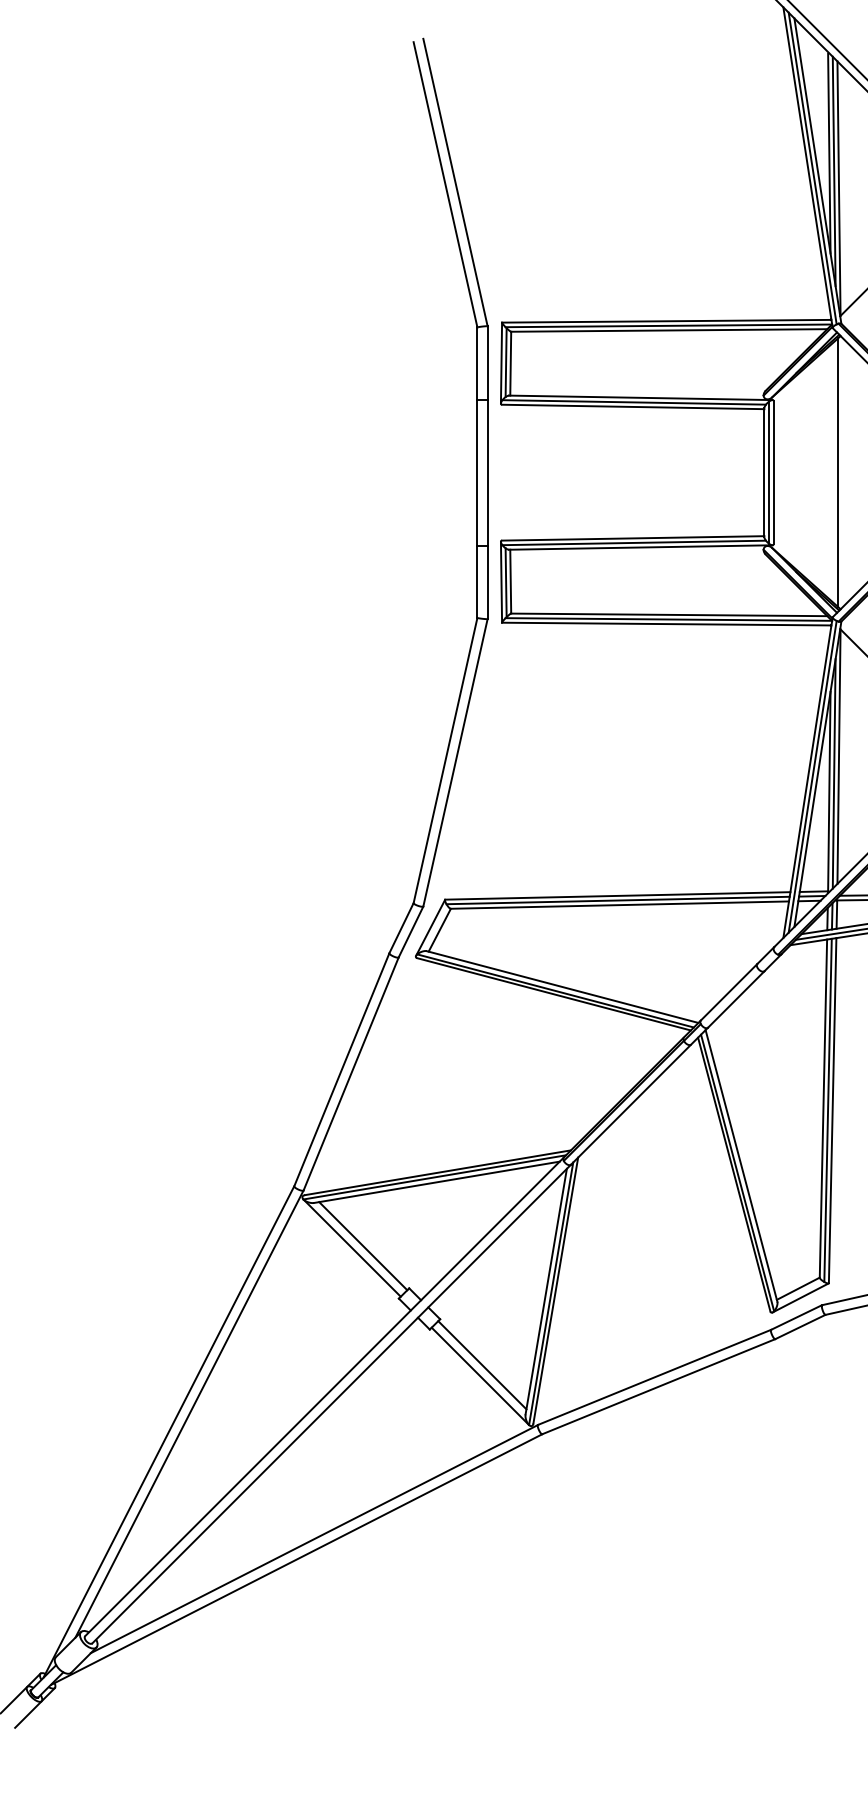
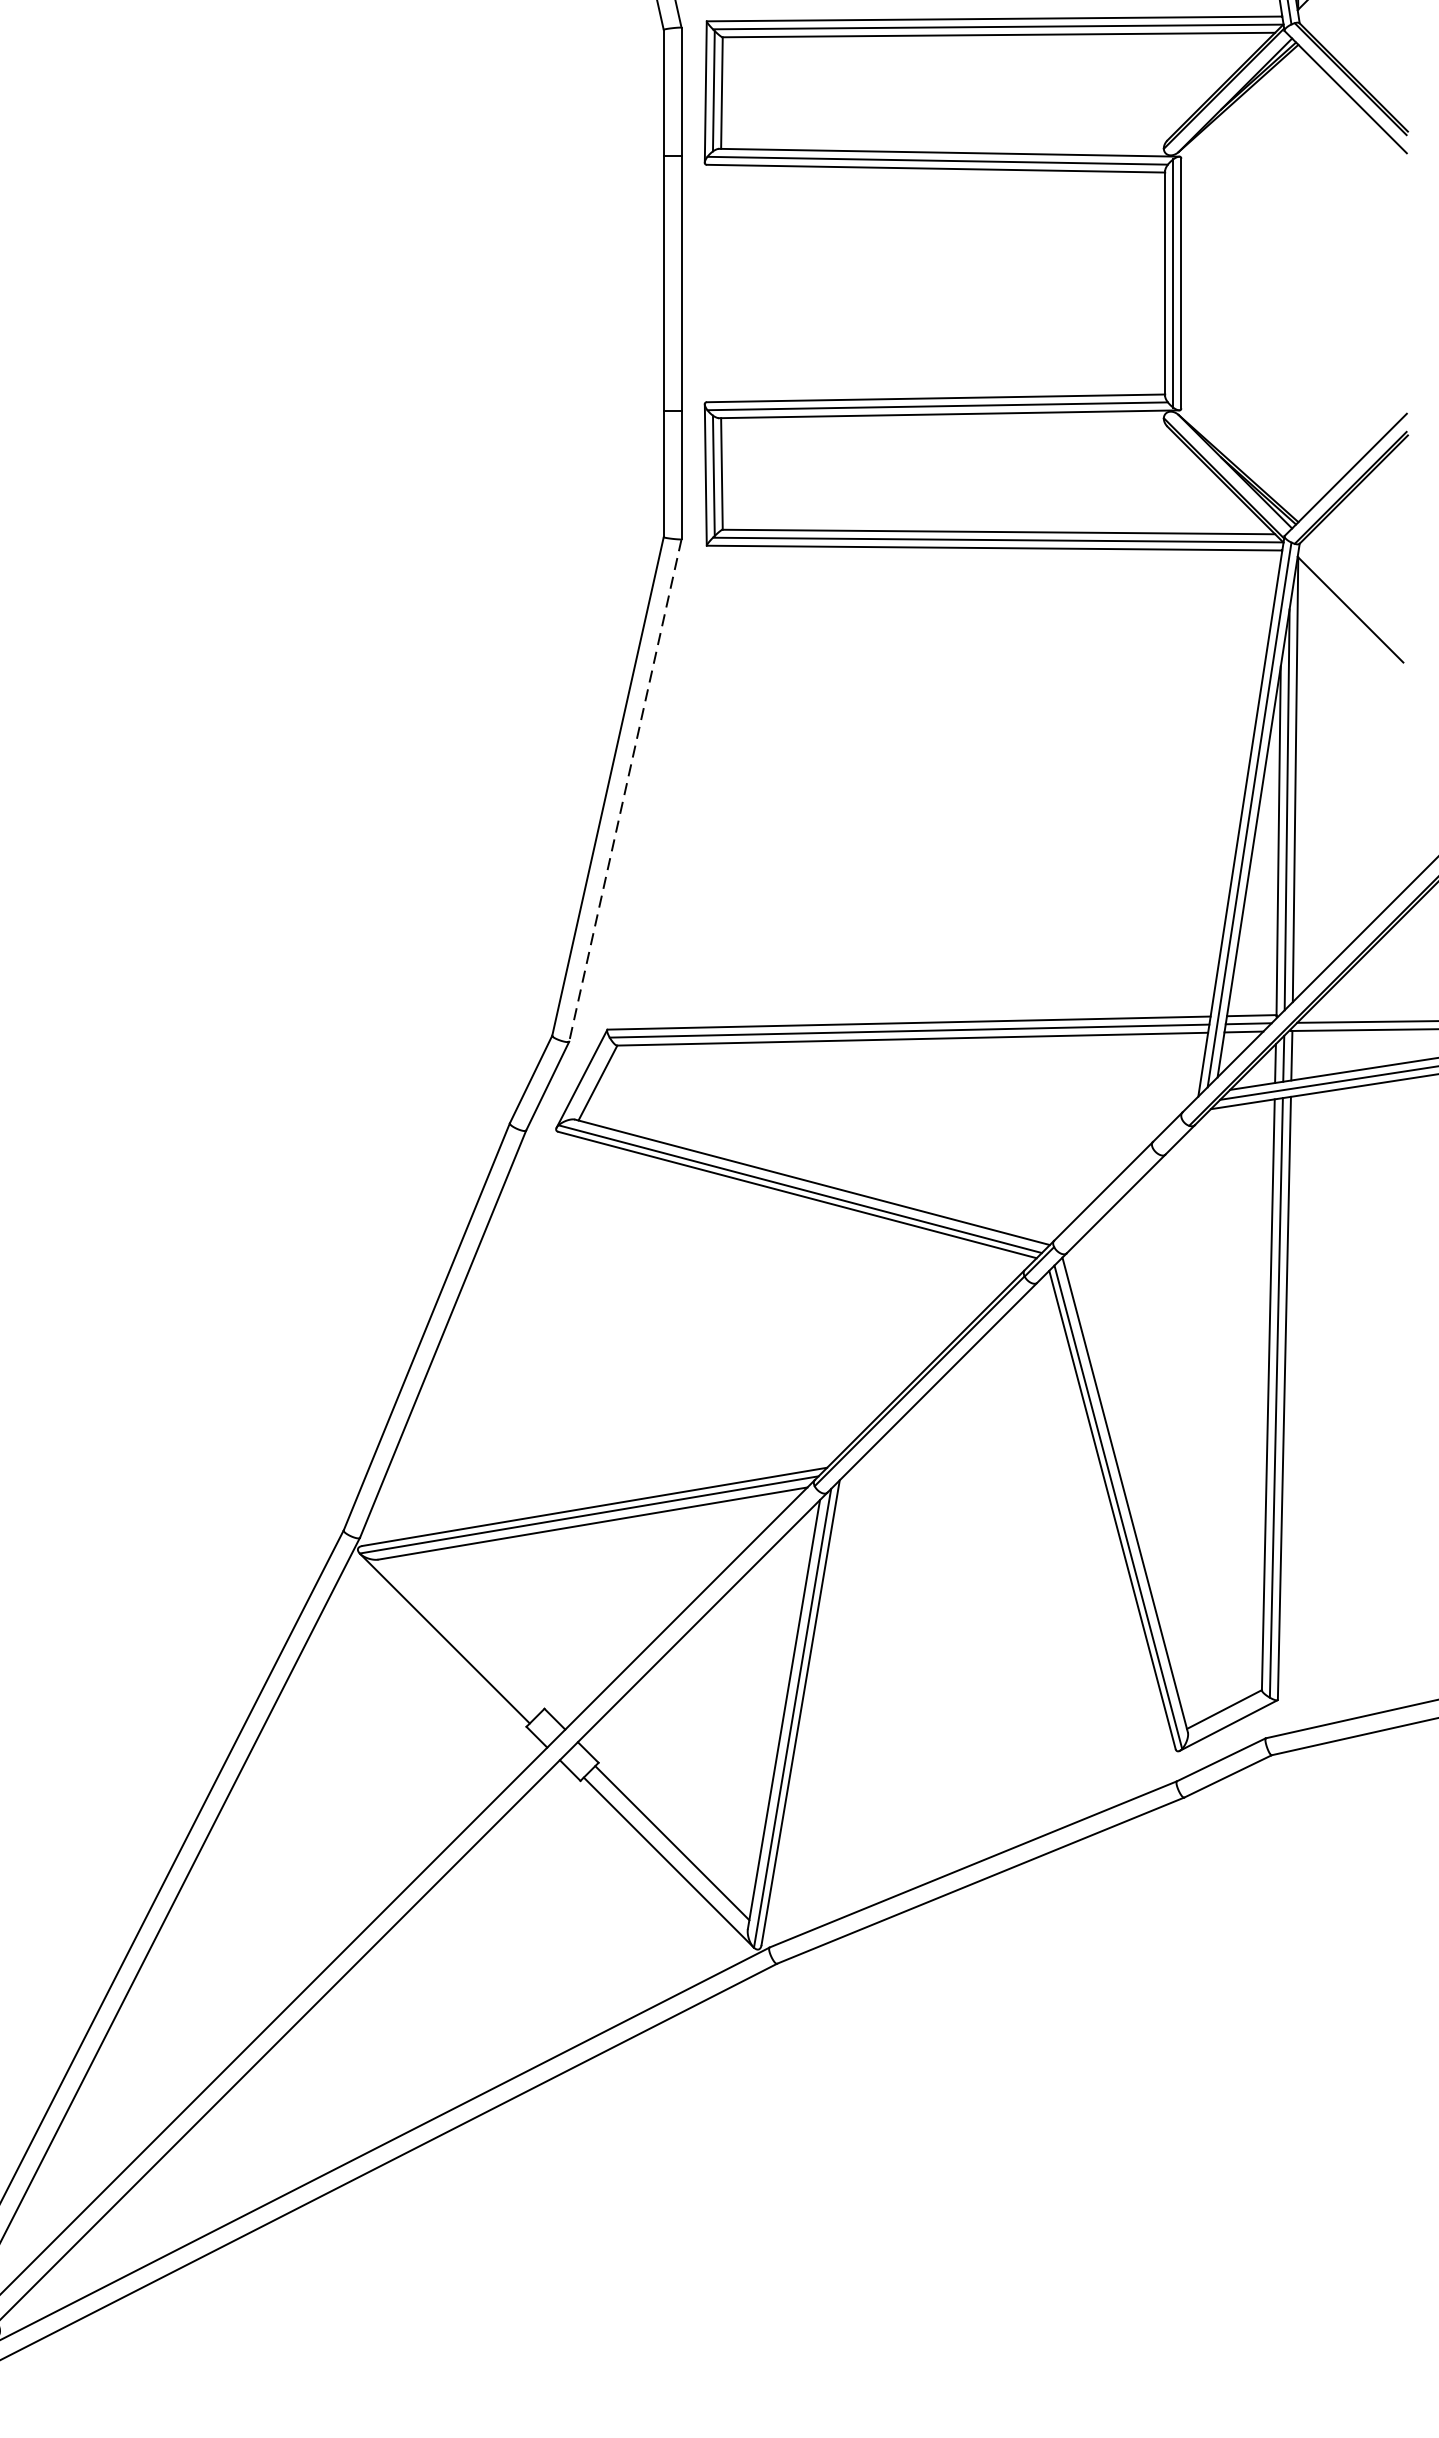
line: (838, 472) -> (1294, 283), removed
line: (455, 763) -> (625, 791), solid -> dashed
line: (363, 1246) -> (464, 1635), removed

